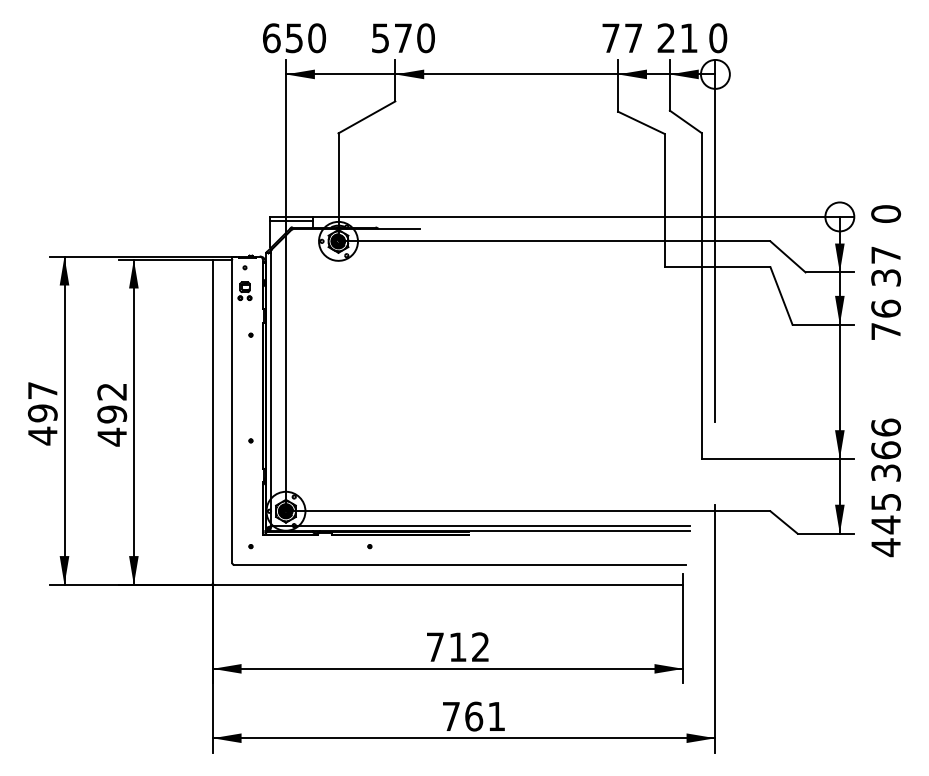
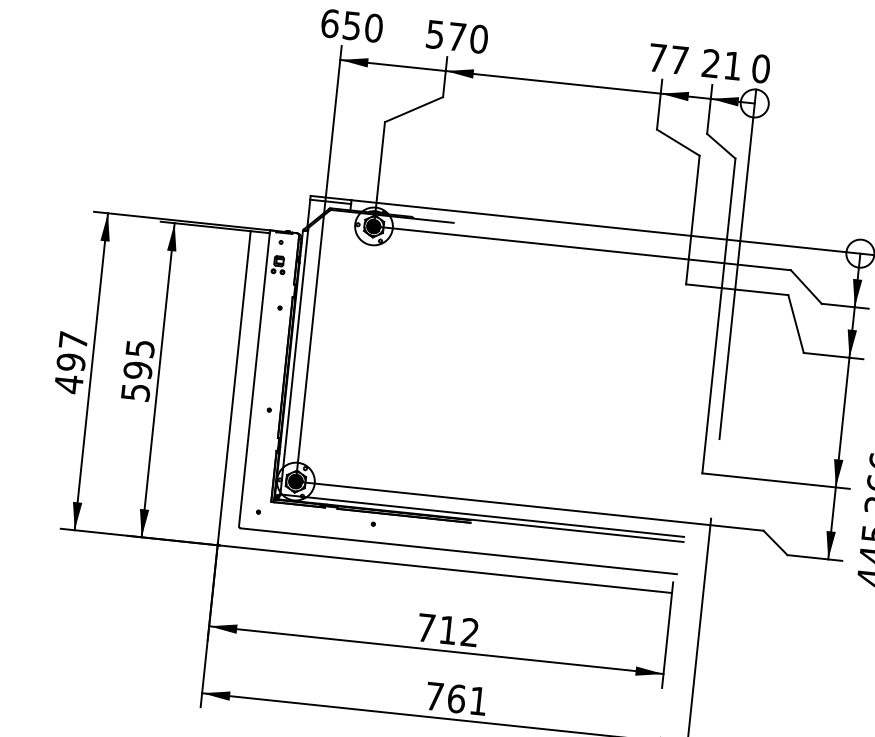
text: (112, 414) -> (138, 370), 492 -> 595

